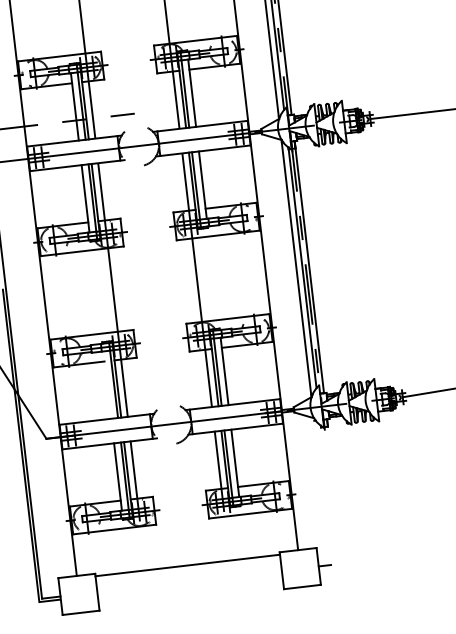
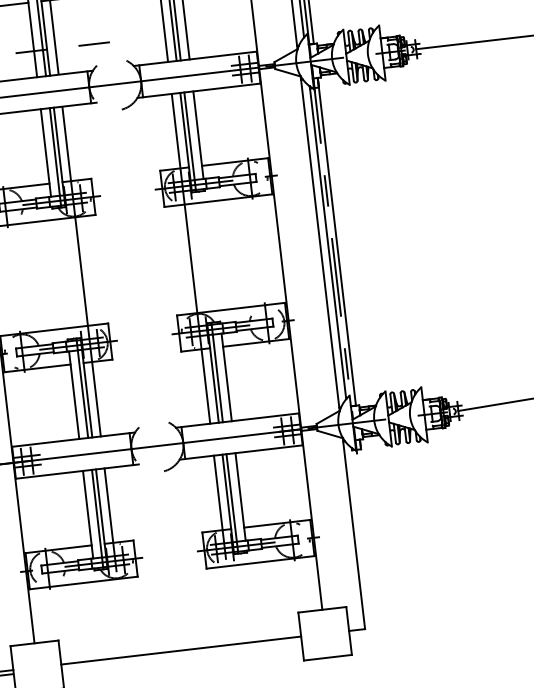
line: (107, 384) -> (74, 394), added
line: (322, 491) -> (353, 533), added
line: (187, 565) -> (181, 650), moved

